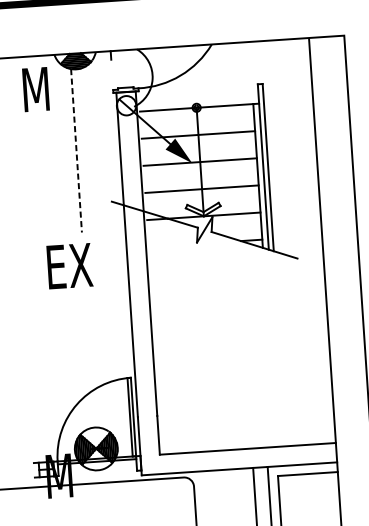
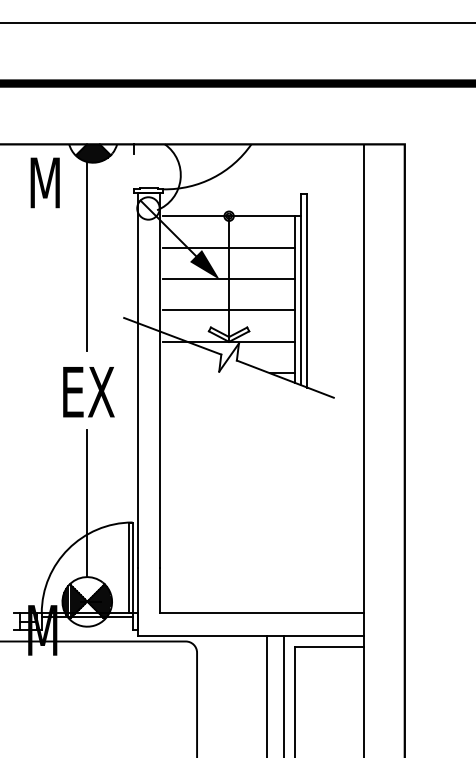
line: (76, 150) -> (87, 256), dashed -> solid
text: (69, 266) -> (88, 392), moved
line: (90, 363) -> (87, 503), added

